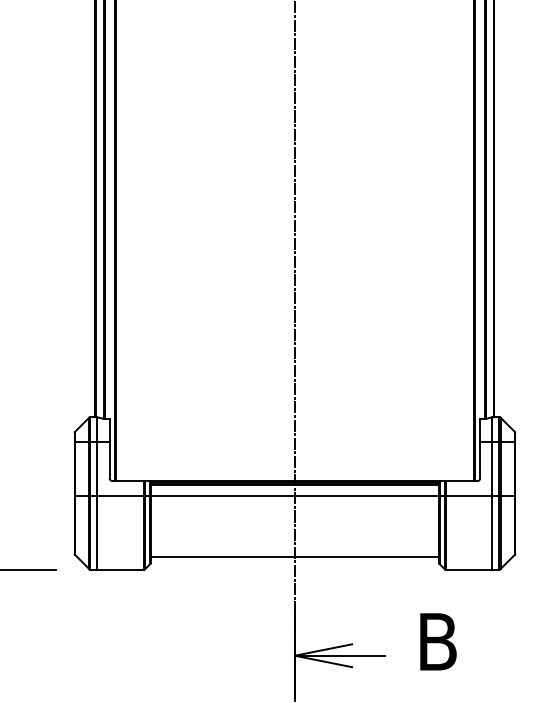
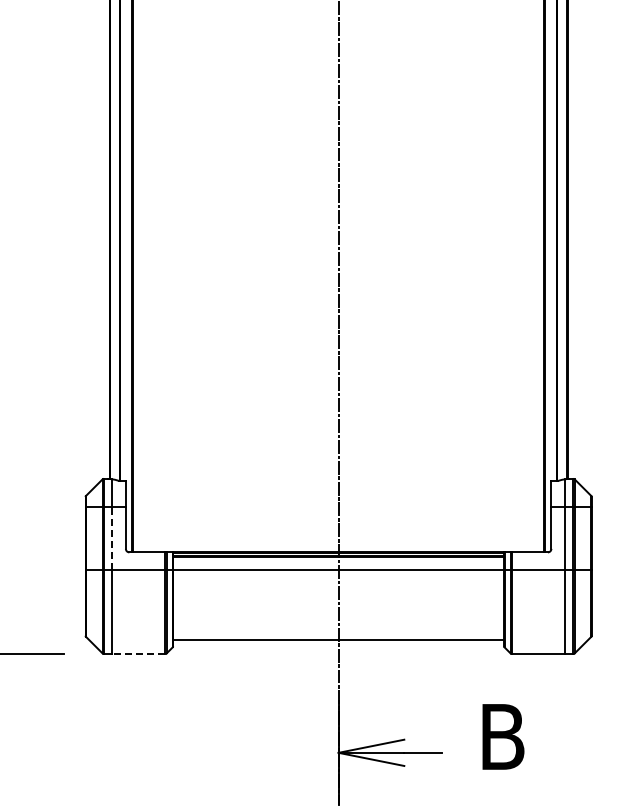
line: (97, 469) -> (111, 538), solid -> dashed
line: (120, 569) -> (138, 653), solid -> dashed

